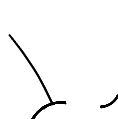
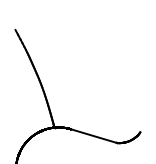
line: (82, 104) -> (93, 135), added

